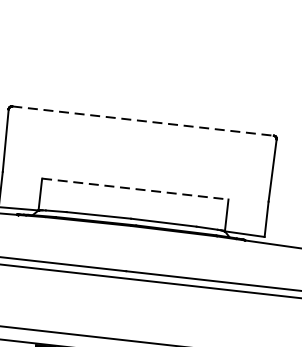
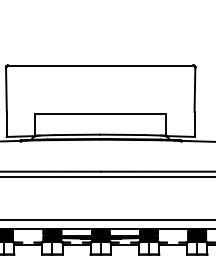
line: (144, 121) -> (101, 65), dashed -> solid
line: (135, 188) -> (100, 113), dashed -> solid

